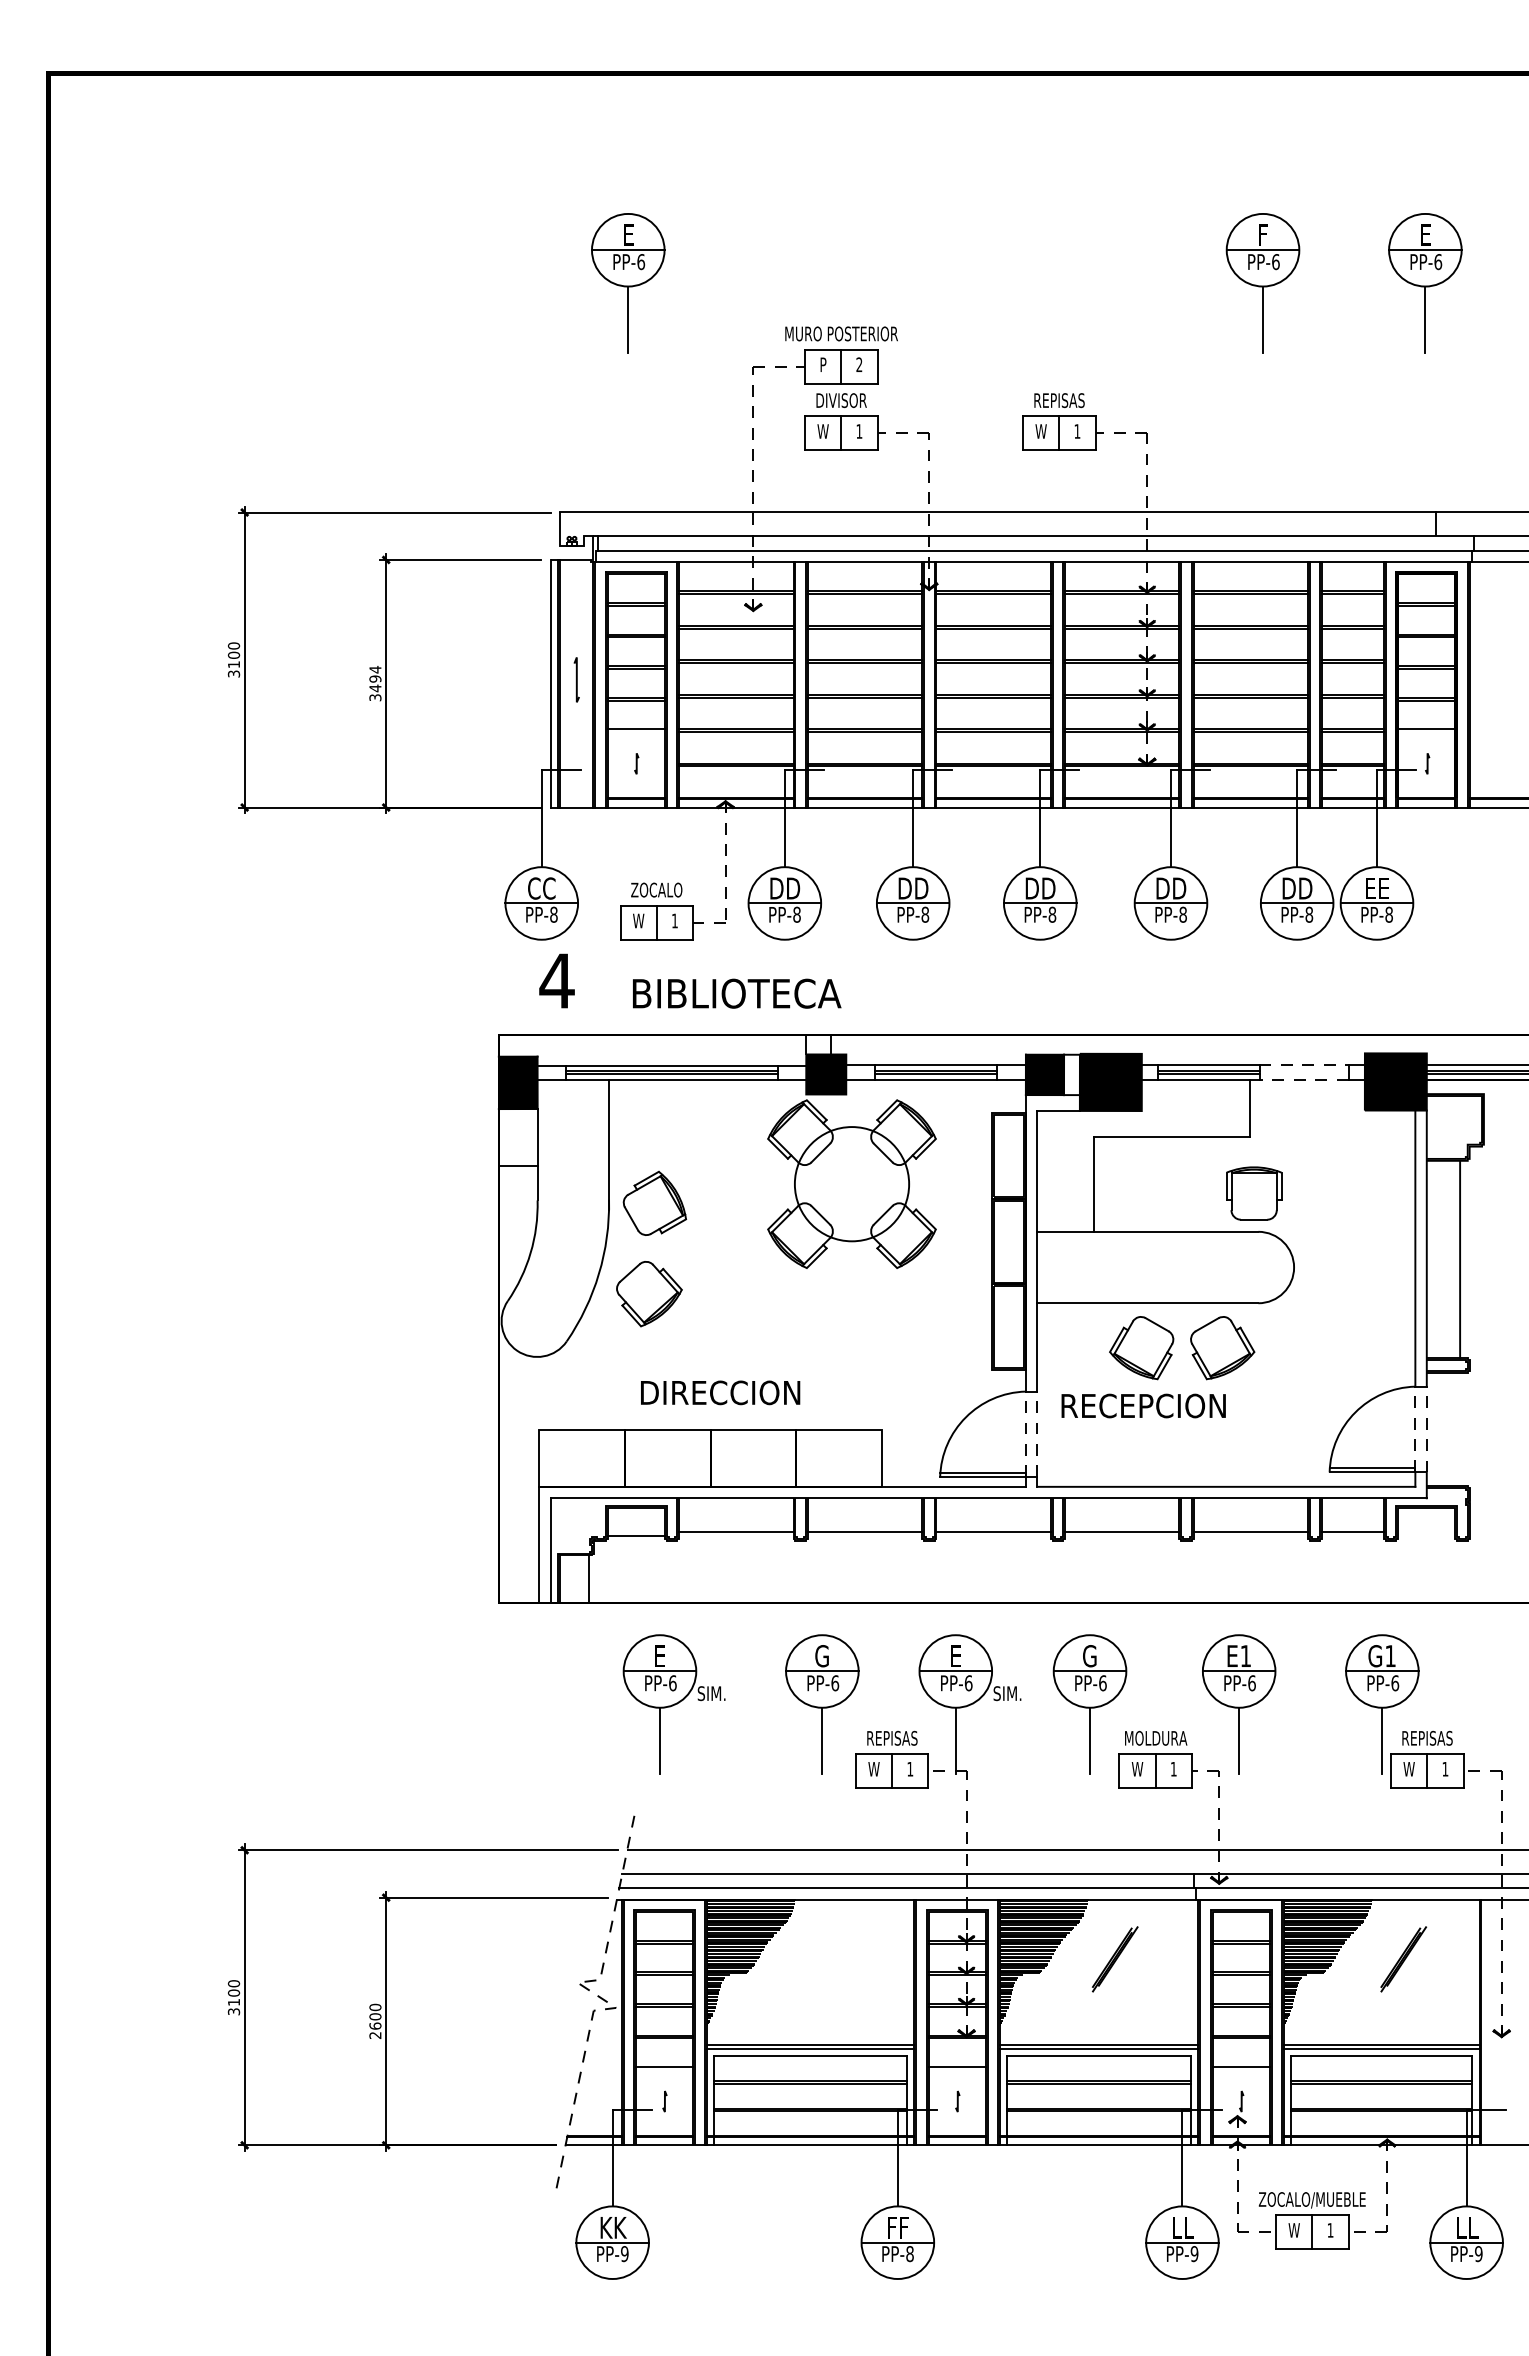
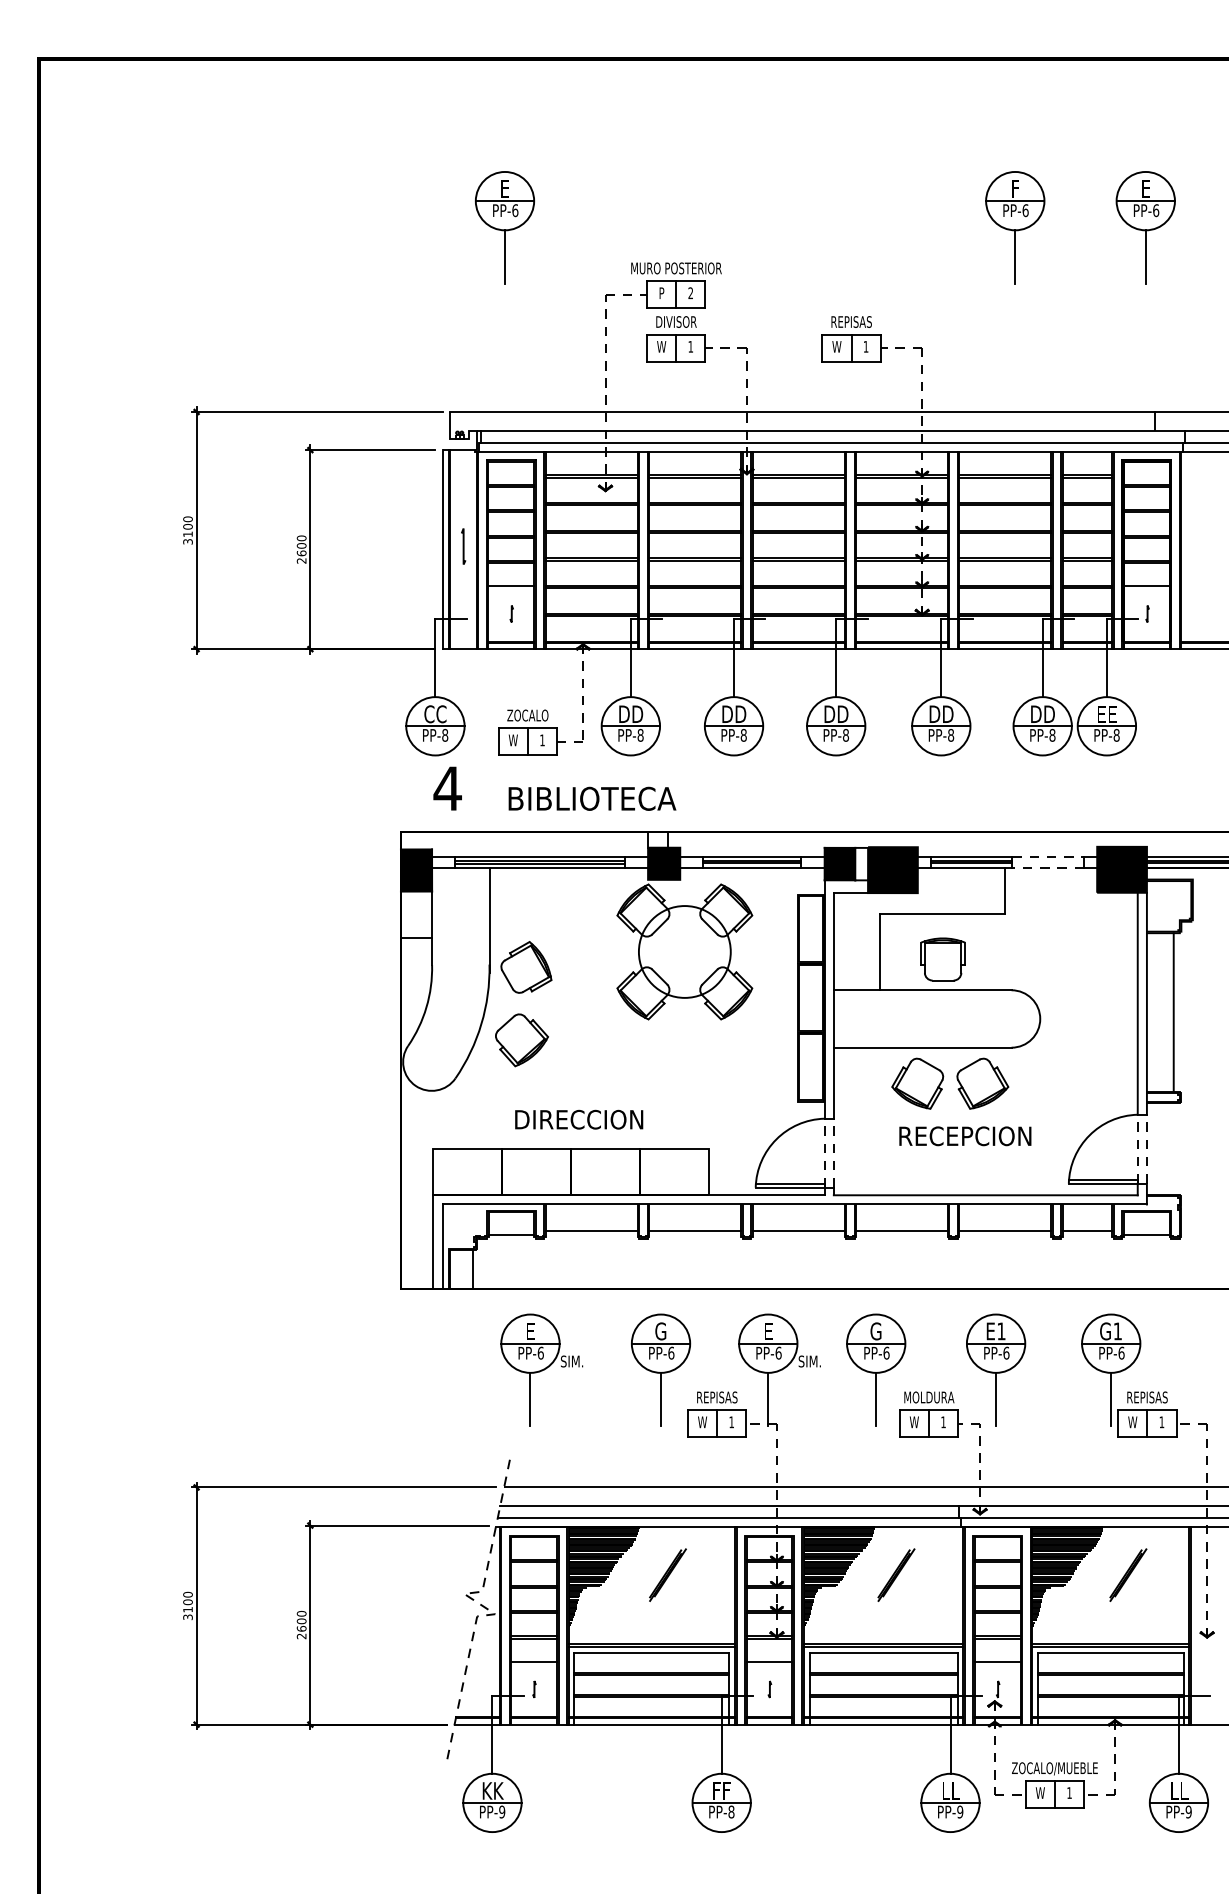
text: (375, 683) -> (301, 549), 3494 -> 2600
part: (1253, 1193) -> (942, 959), moved
text: (1143, 1406) -> (965, 1136), moved
line: (1426, 1536) -> (1146, 1235), added
part: (830, 1958) -> (667, 1574), added

